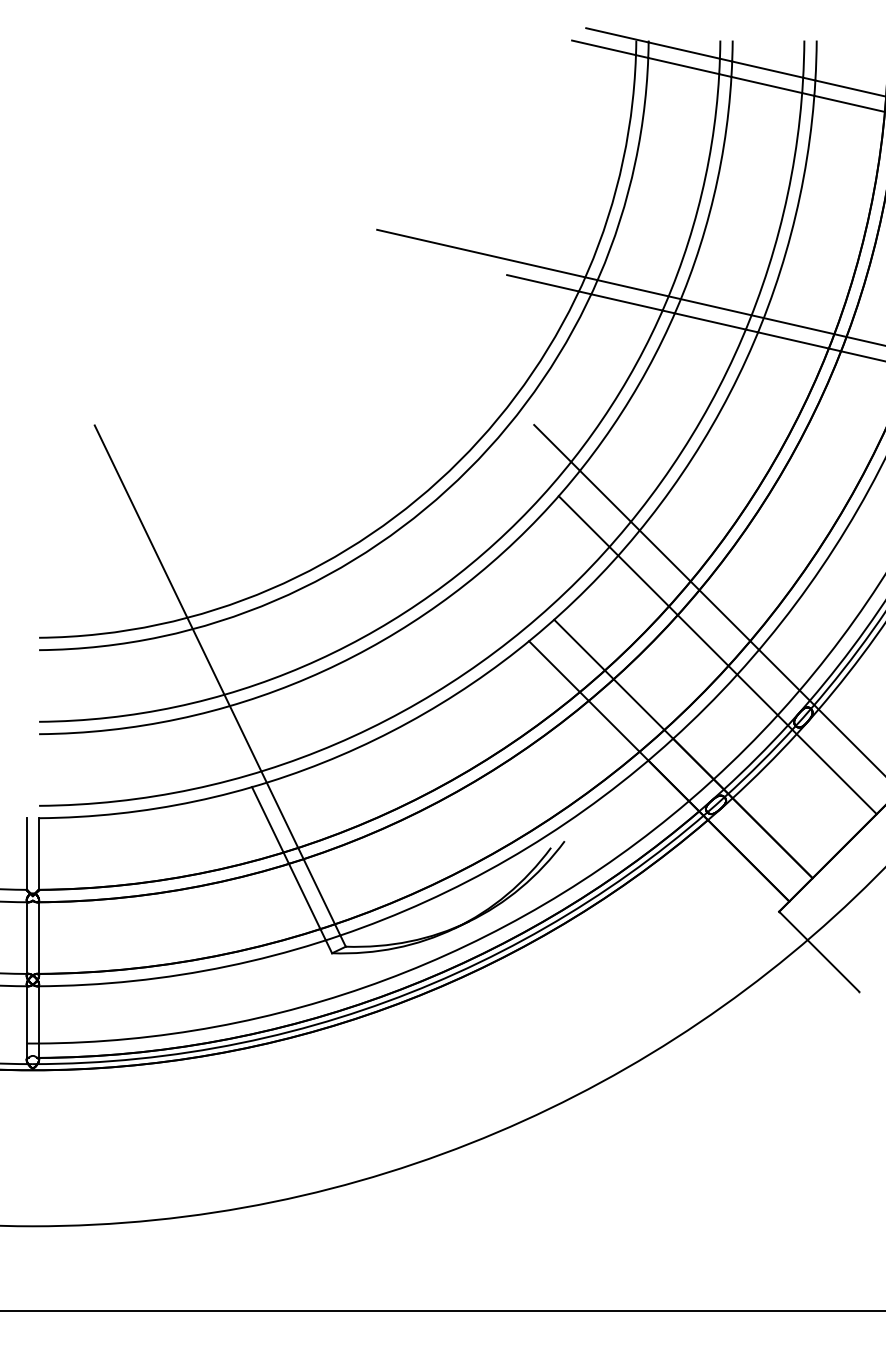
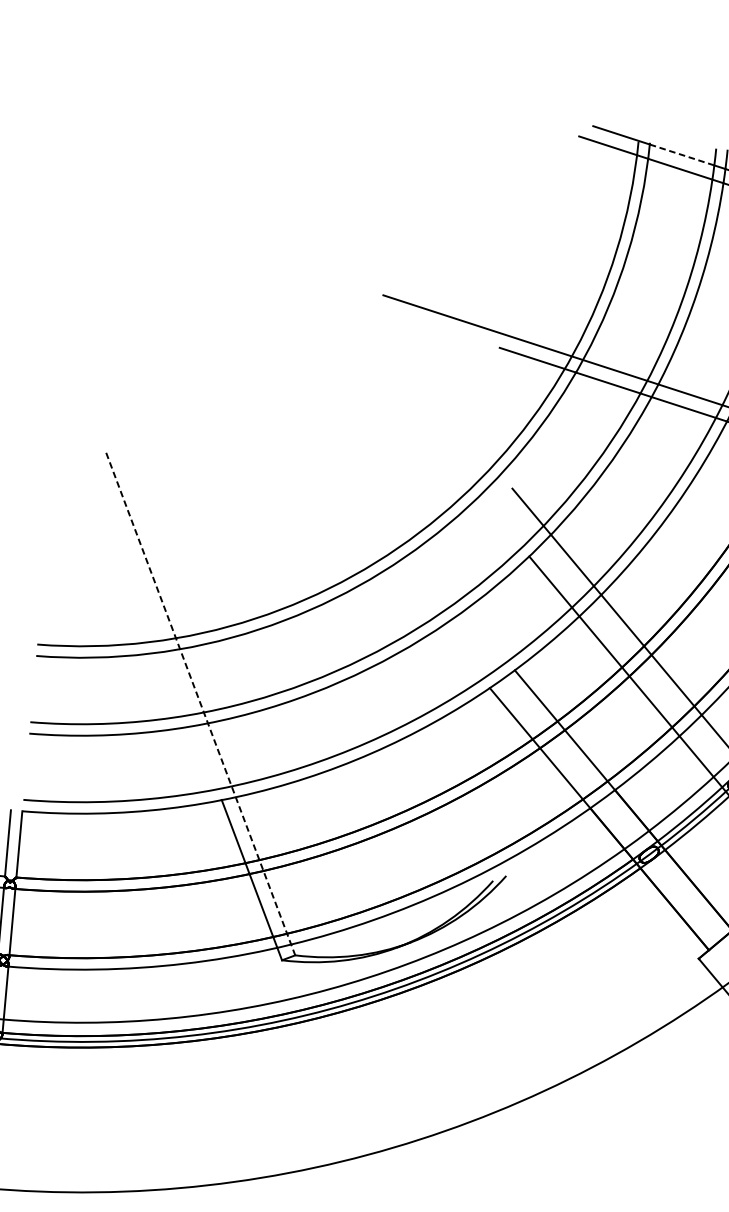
line: (684, 50) -> (682, 154), solid -> dashed
line: (220, 686) -> (200, 704), solid -> dashed

